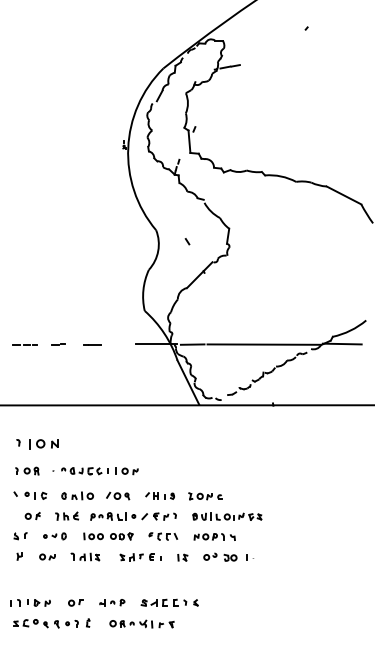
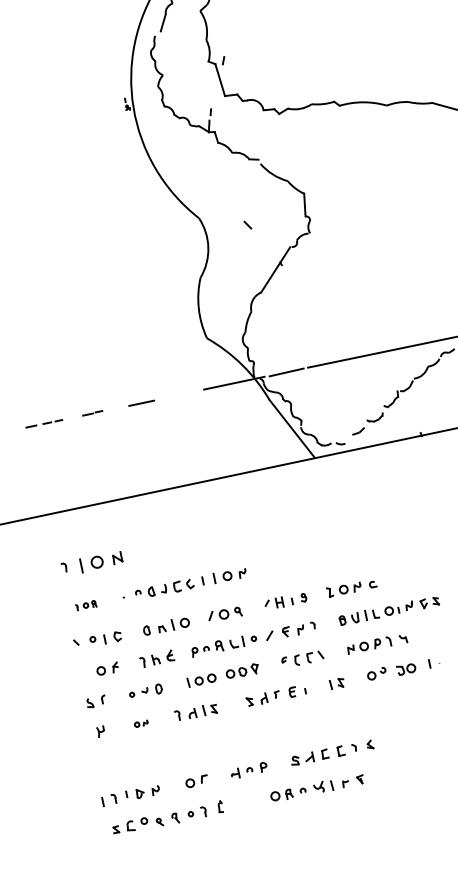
part: (27, 470) -> (86, 604), size x0.6
part: (47, 556) -> (141, 723), size x0.6
part: (141, 623) -> (316, 787), moved

